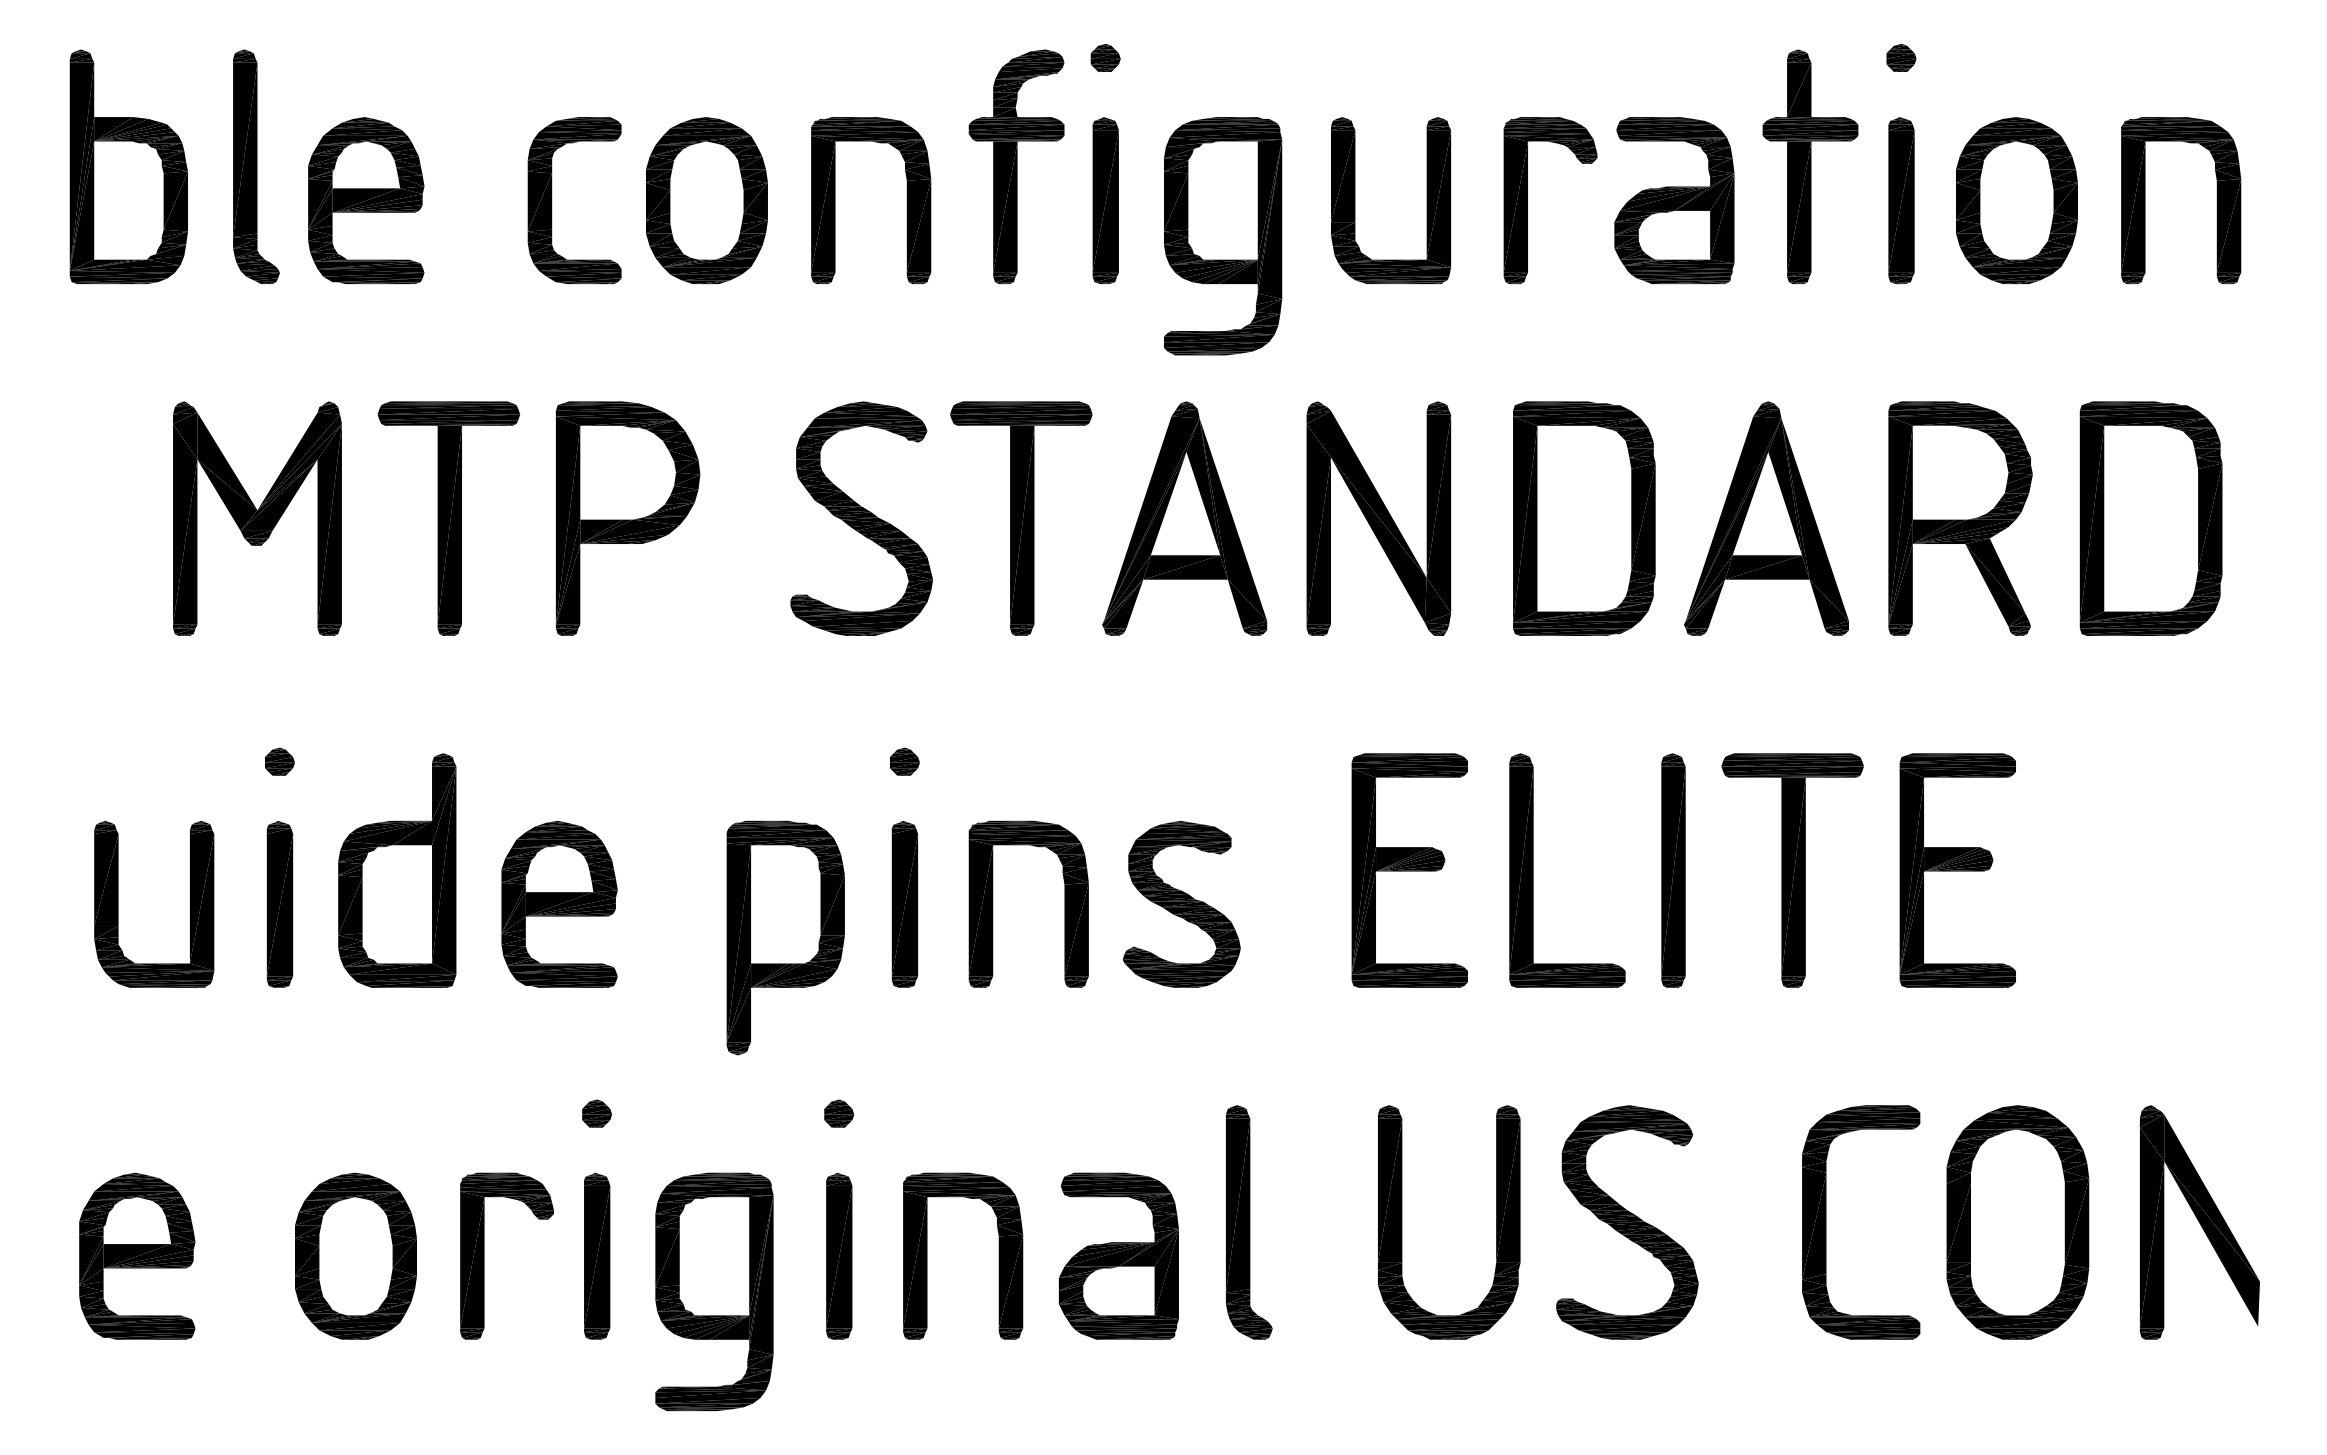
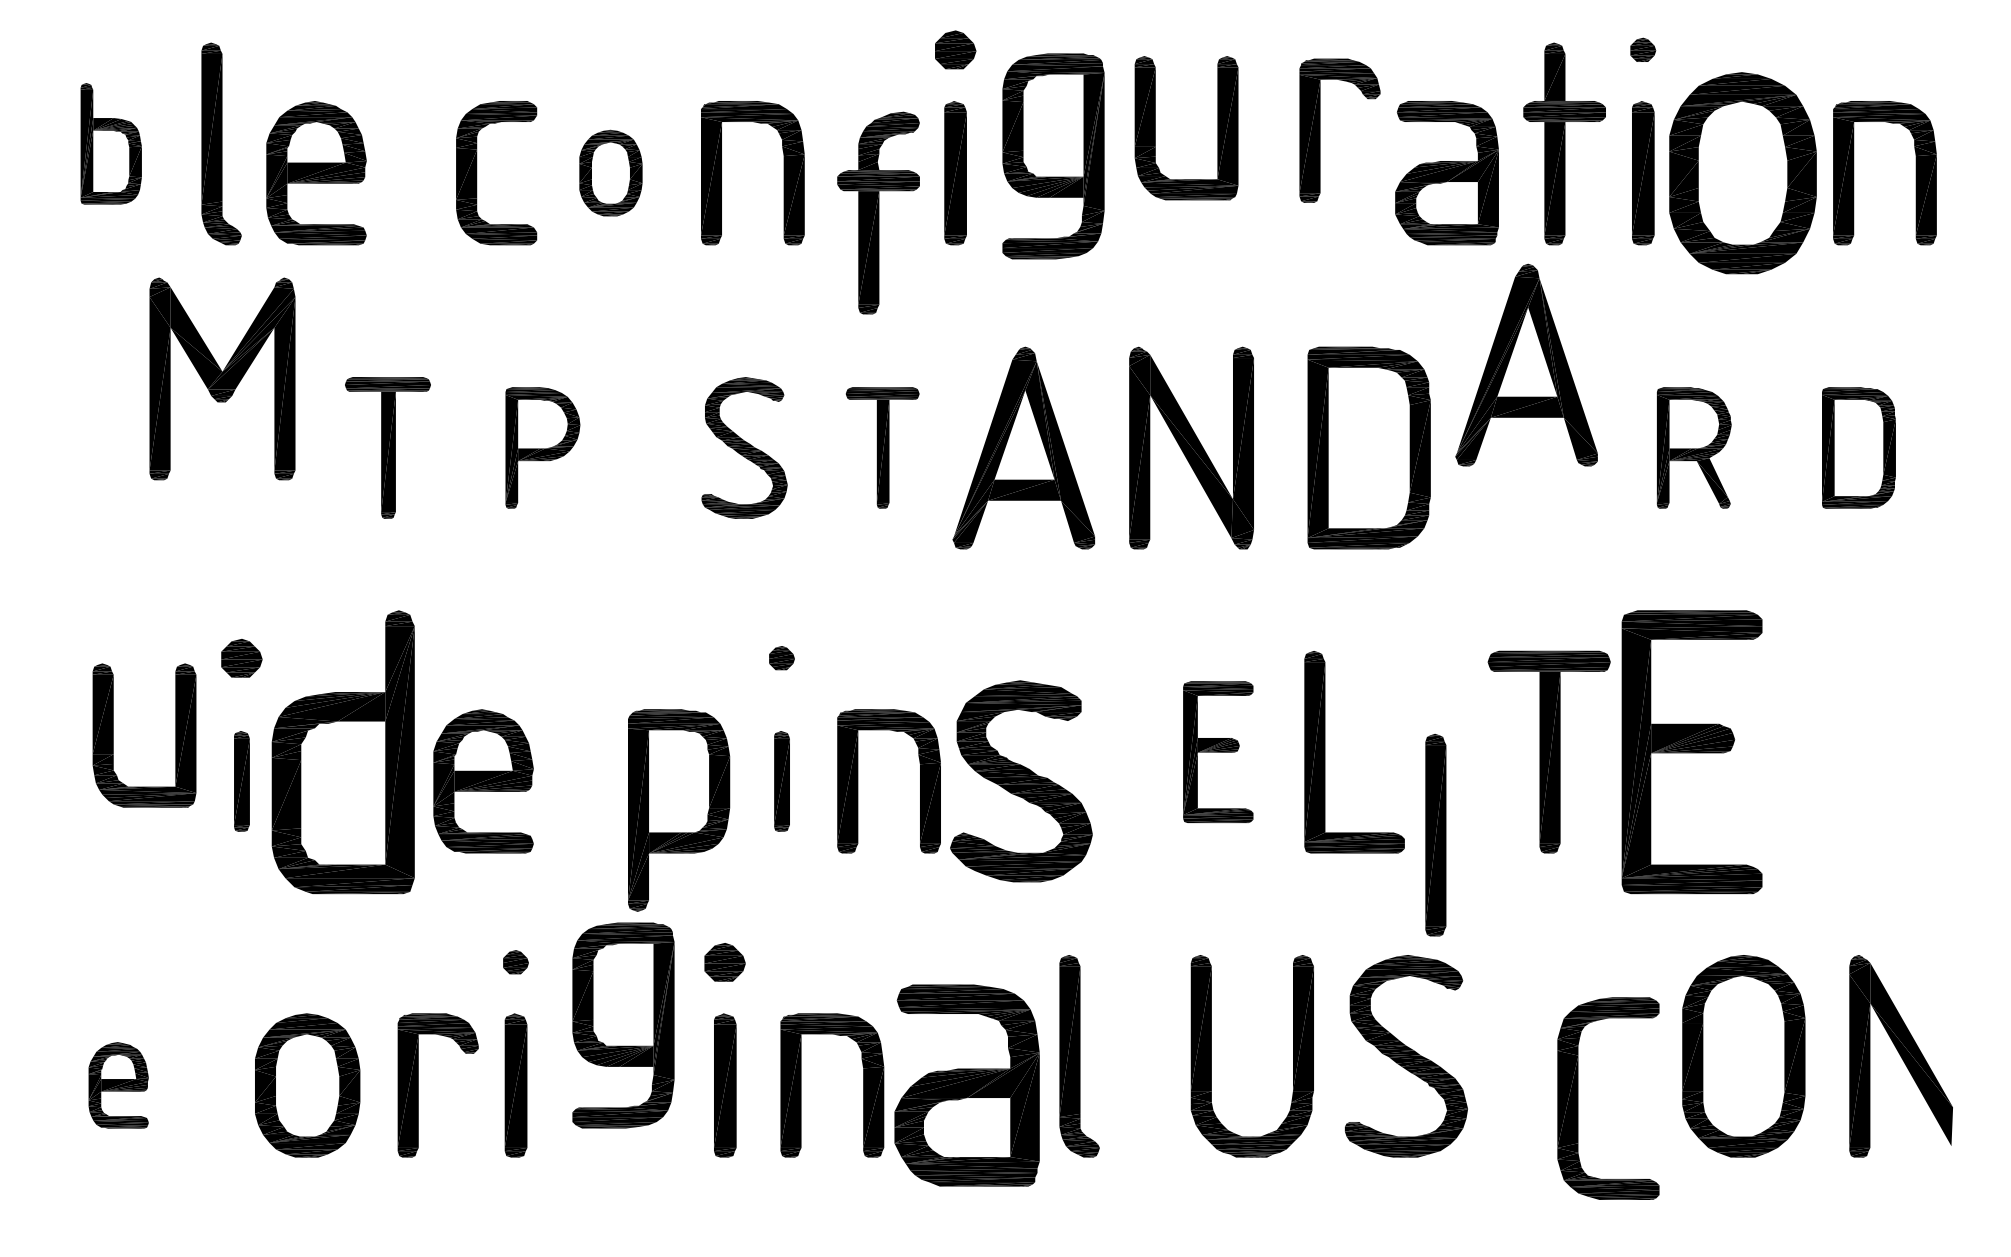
part: (1105, 57) -> (955, 49), size x1.6
part: (128, 166) -> (111, 143), size x0.6
part: (1016, 166) -> (878, 212), moved
part: (706, 200) -> (610, 173), size x0.6
part: (1426, 200) -> (1217, 128), moved
part: (1527, 200) -> (1320, 130), moved
part: (2016, 200) -> (1742, 173), size x1.4
part: (1223, 236) -> (1053, 156), moved
part: (257, 518) -> (222, 378), moved
part: (448, 518) -> (387, 447), size x0.7
part: (628, 518) -> (543, 447), size x0.6
part: (861, 518) -> (744, 447), size x0.7
part: (1021, 518) -> (882, 447), size x0.6
part: (1766, 518) -> (1526, 364), moved
part: (1960, 518) -> (1694, 447), size x0.6
part: (2150, 518) -> (1858, 447), size x0.6
part: (279, 761) -> (241, 657), size x1.6
part: (397, 870) -> (343, 752), size x1.4
part: (1409, 870) -> (1218, 752), size x0.7
part: (1673, 870) -> (1435, 835), moved
part: (1957, 870) -> (1691, 752), size x1.4
part: (118, 904) -> (113, 735), moved
part: (279, 904) -> (241, 781), size x0.7
part: (904, 904) -> (781, 781), size x0.7
part: (1181, 904) -> (1021, 781), size x1.4
part: (839, 1113) -> (725, 962), size x1.6
part: (1826, 1222) -> (1578, 1098), moved
part: (137, 1255) -> (118, 1084), size x0.6
part: (1118, 1255) -> (966, 1084), size x1.4
part: (714, 1291) -> (623, 1025), moved

